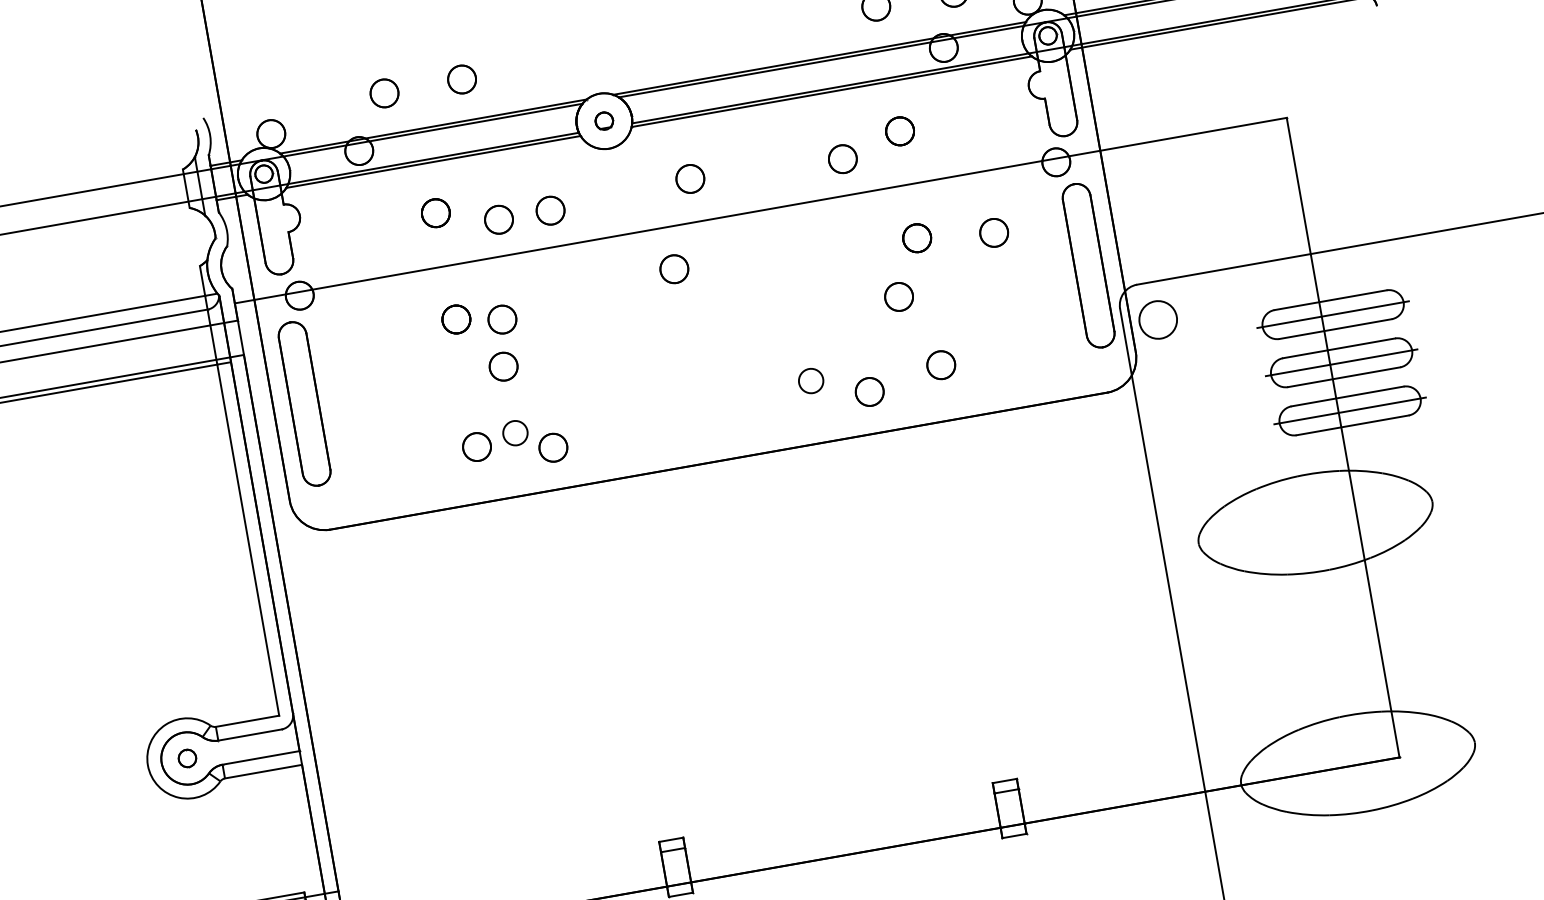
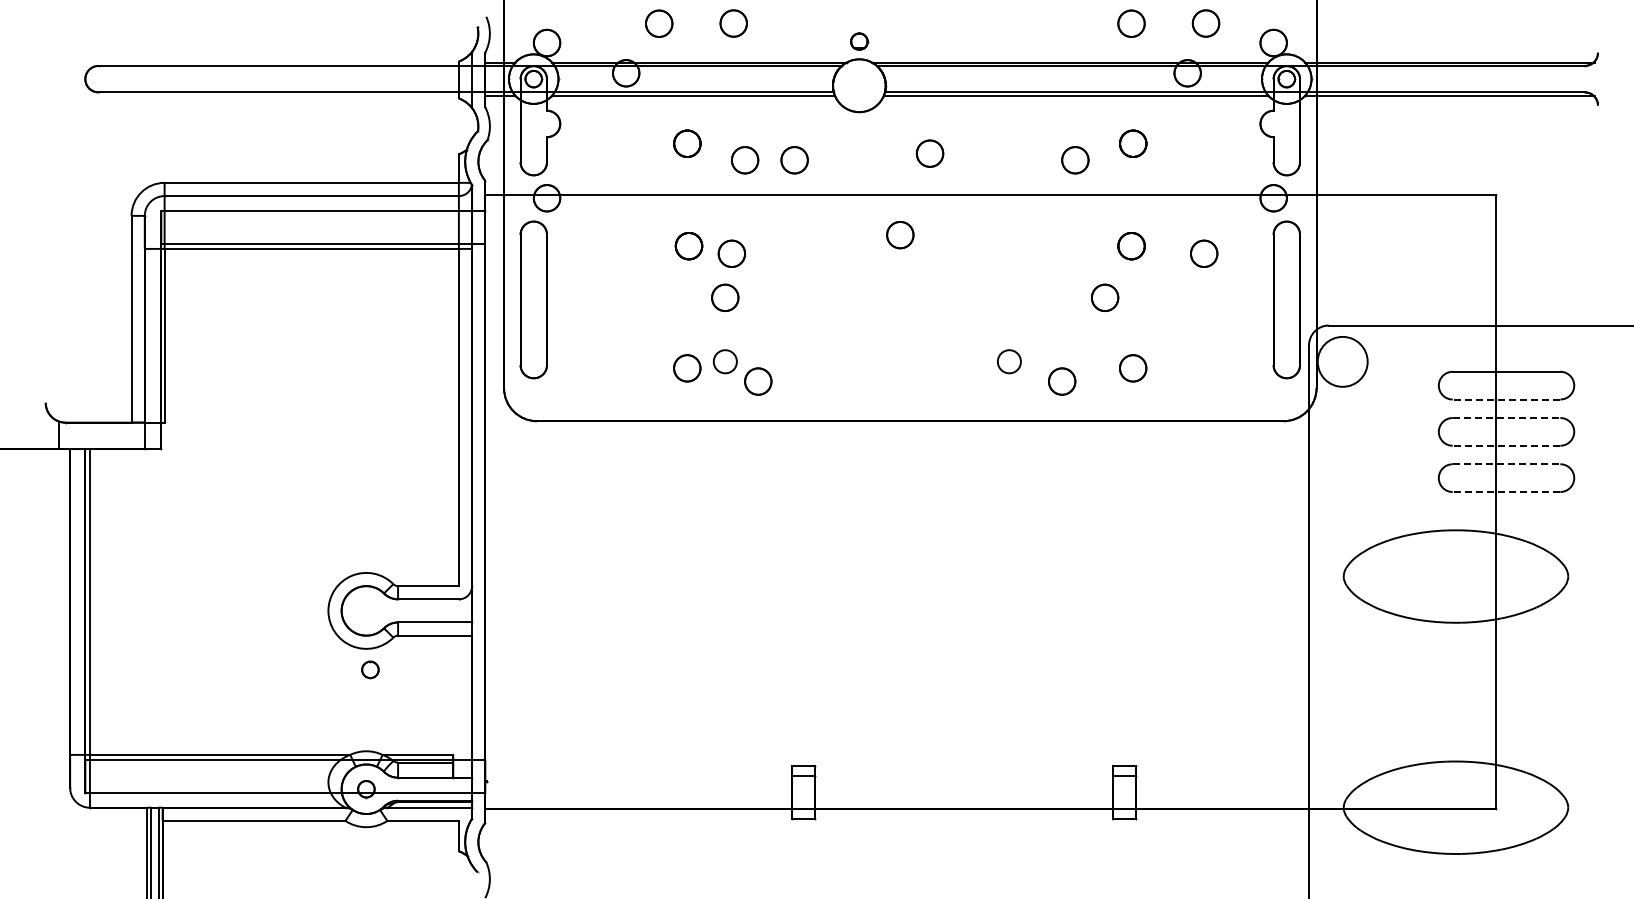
part: (604, 120) -> (859, 41), moved
line: (1333, 314) -> (1506, 385), removed
circle: (1157, 319) -> (1342, 361), size x1.4
line: (1335, 329) -> (1506, 399), solid -> dashed
line: (1339, 348) -> (1506, 418), solid -> dashed
line: (1341, 362) -> (1506, 431), removed
line: (1344, 376) -> (1506, 445), solid -> dashed
line: (1347, 396) -> (1506, 464), solid -> dashed
line: (1350, 411) -> (1506, 478), removed
line: (1352, 425) -> (1506, 492), solid -> dashed
part: (187, 758) -> (370, 669), moved

